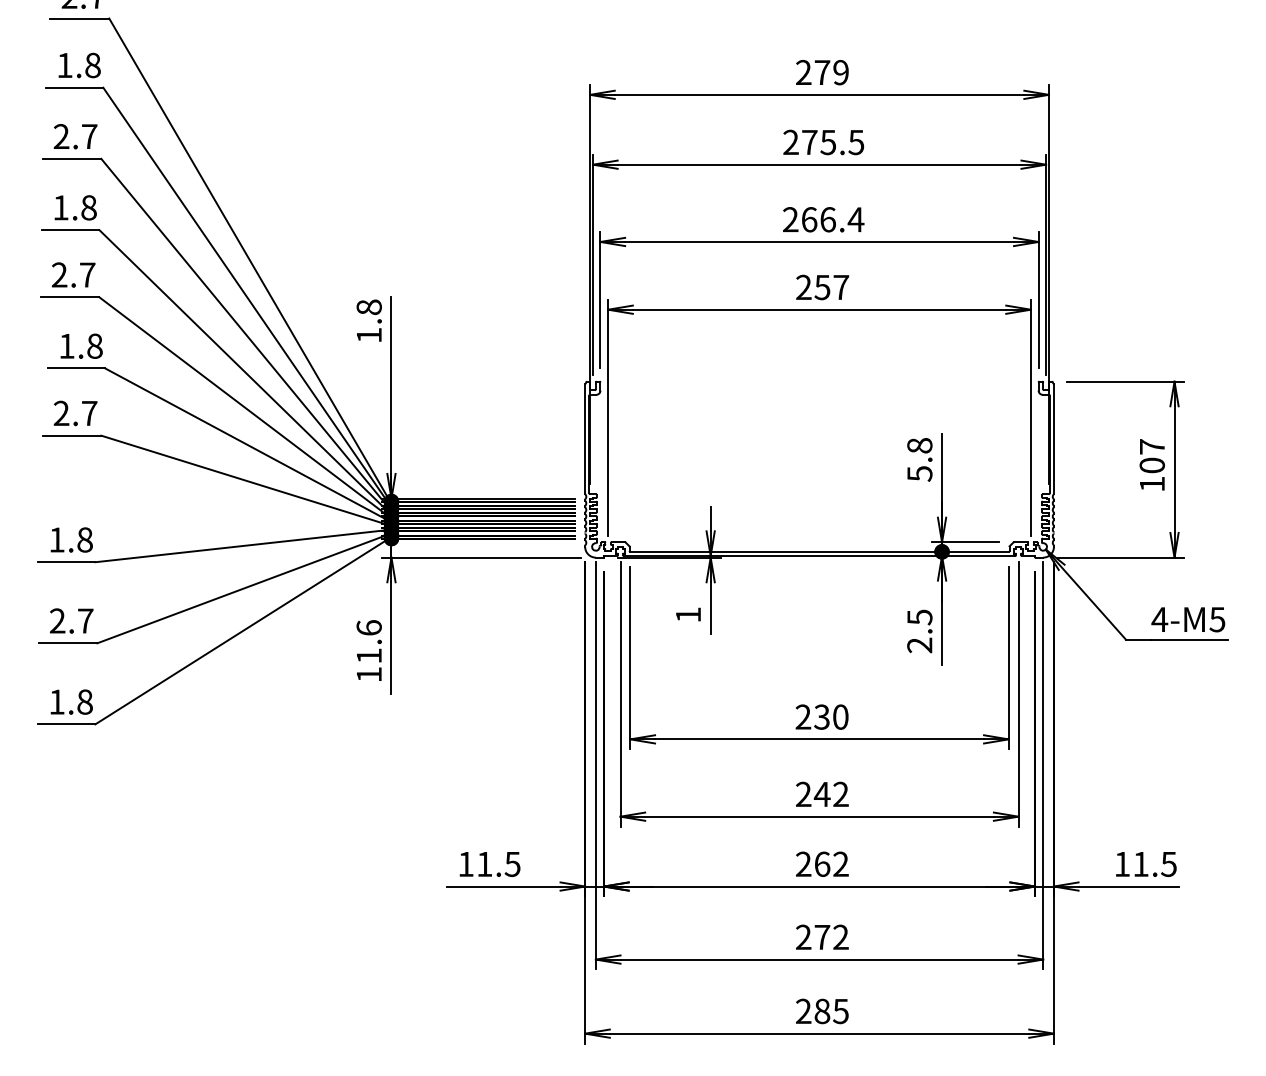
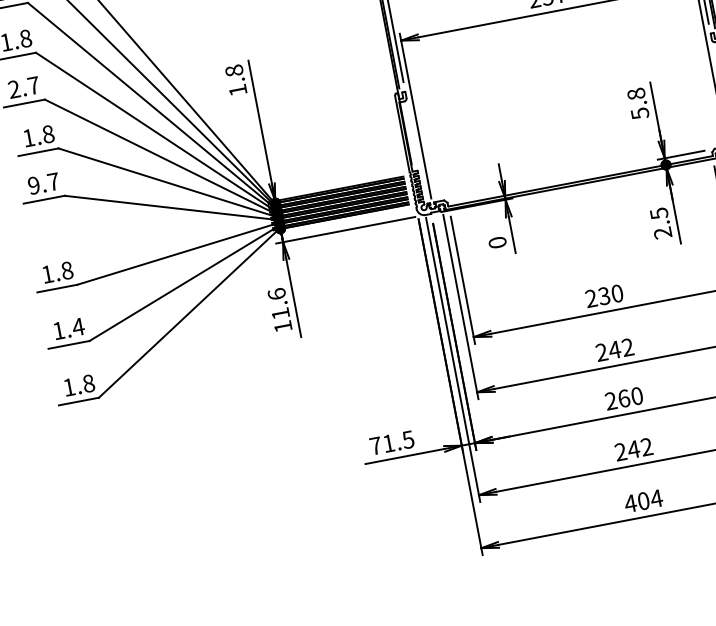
text: (61, 413) -> (34, 185), 2.7 -> 9.7
text: (688, 614) -> (497, 242), 1 -> 0
text: (72, 620) -> (69, 328), 2.7 -> 1.4
text: (465, 864) -> (375, 446), 11.5 -> 71.5
text: (840, 864) -> (636, 396), 262 -> 260
text: (821, 937) -> (633, 449), 272 -> 242
text: (822, 1011) -> (643, 501), 285 -> 404

